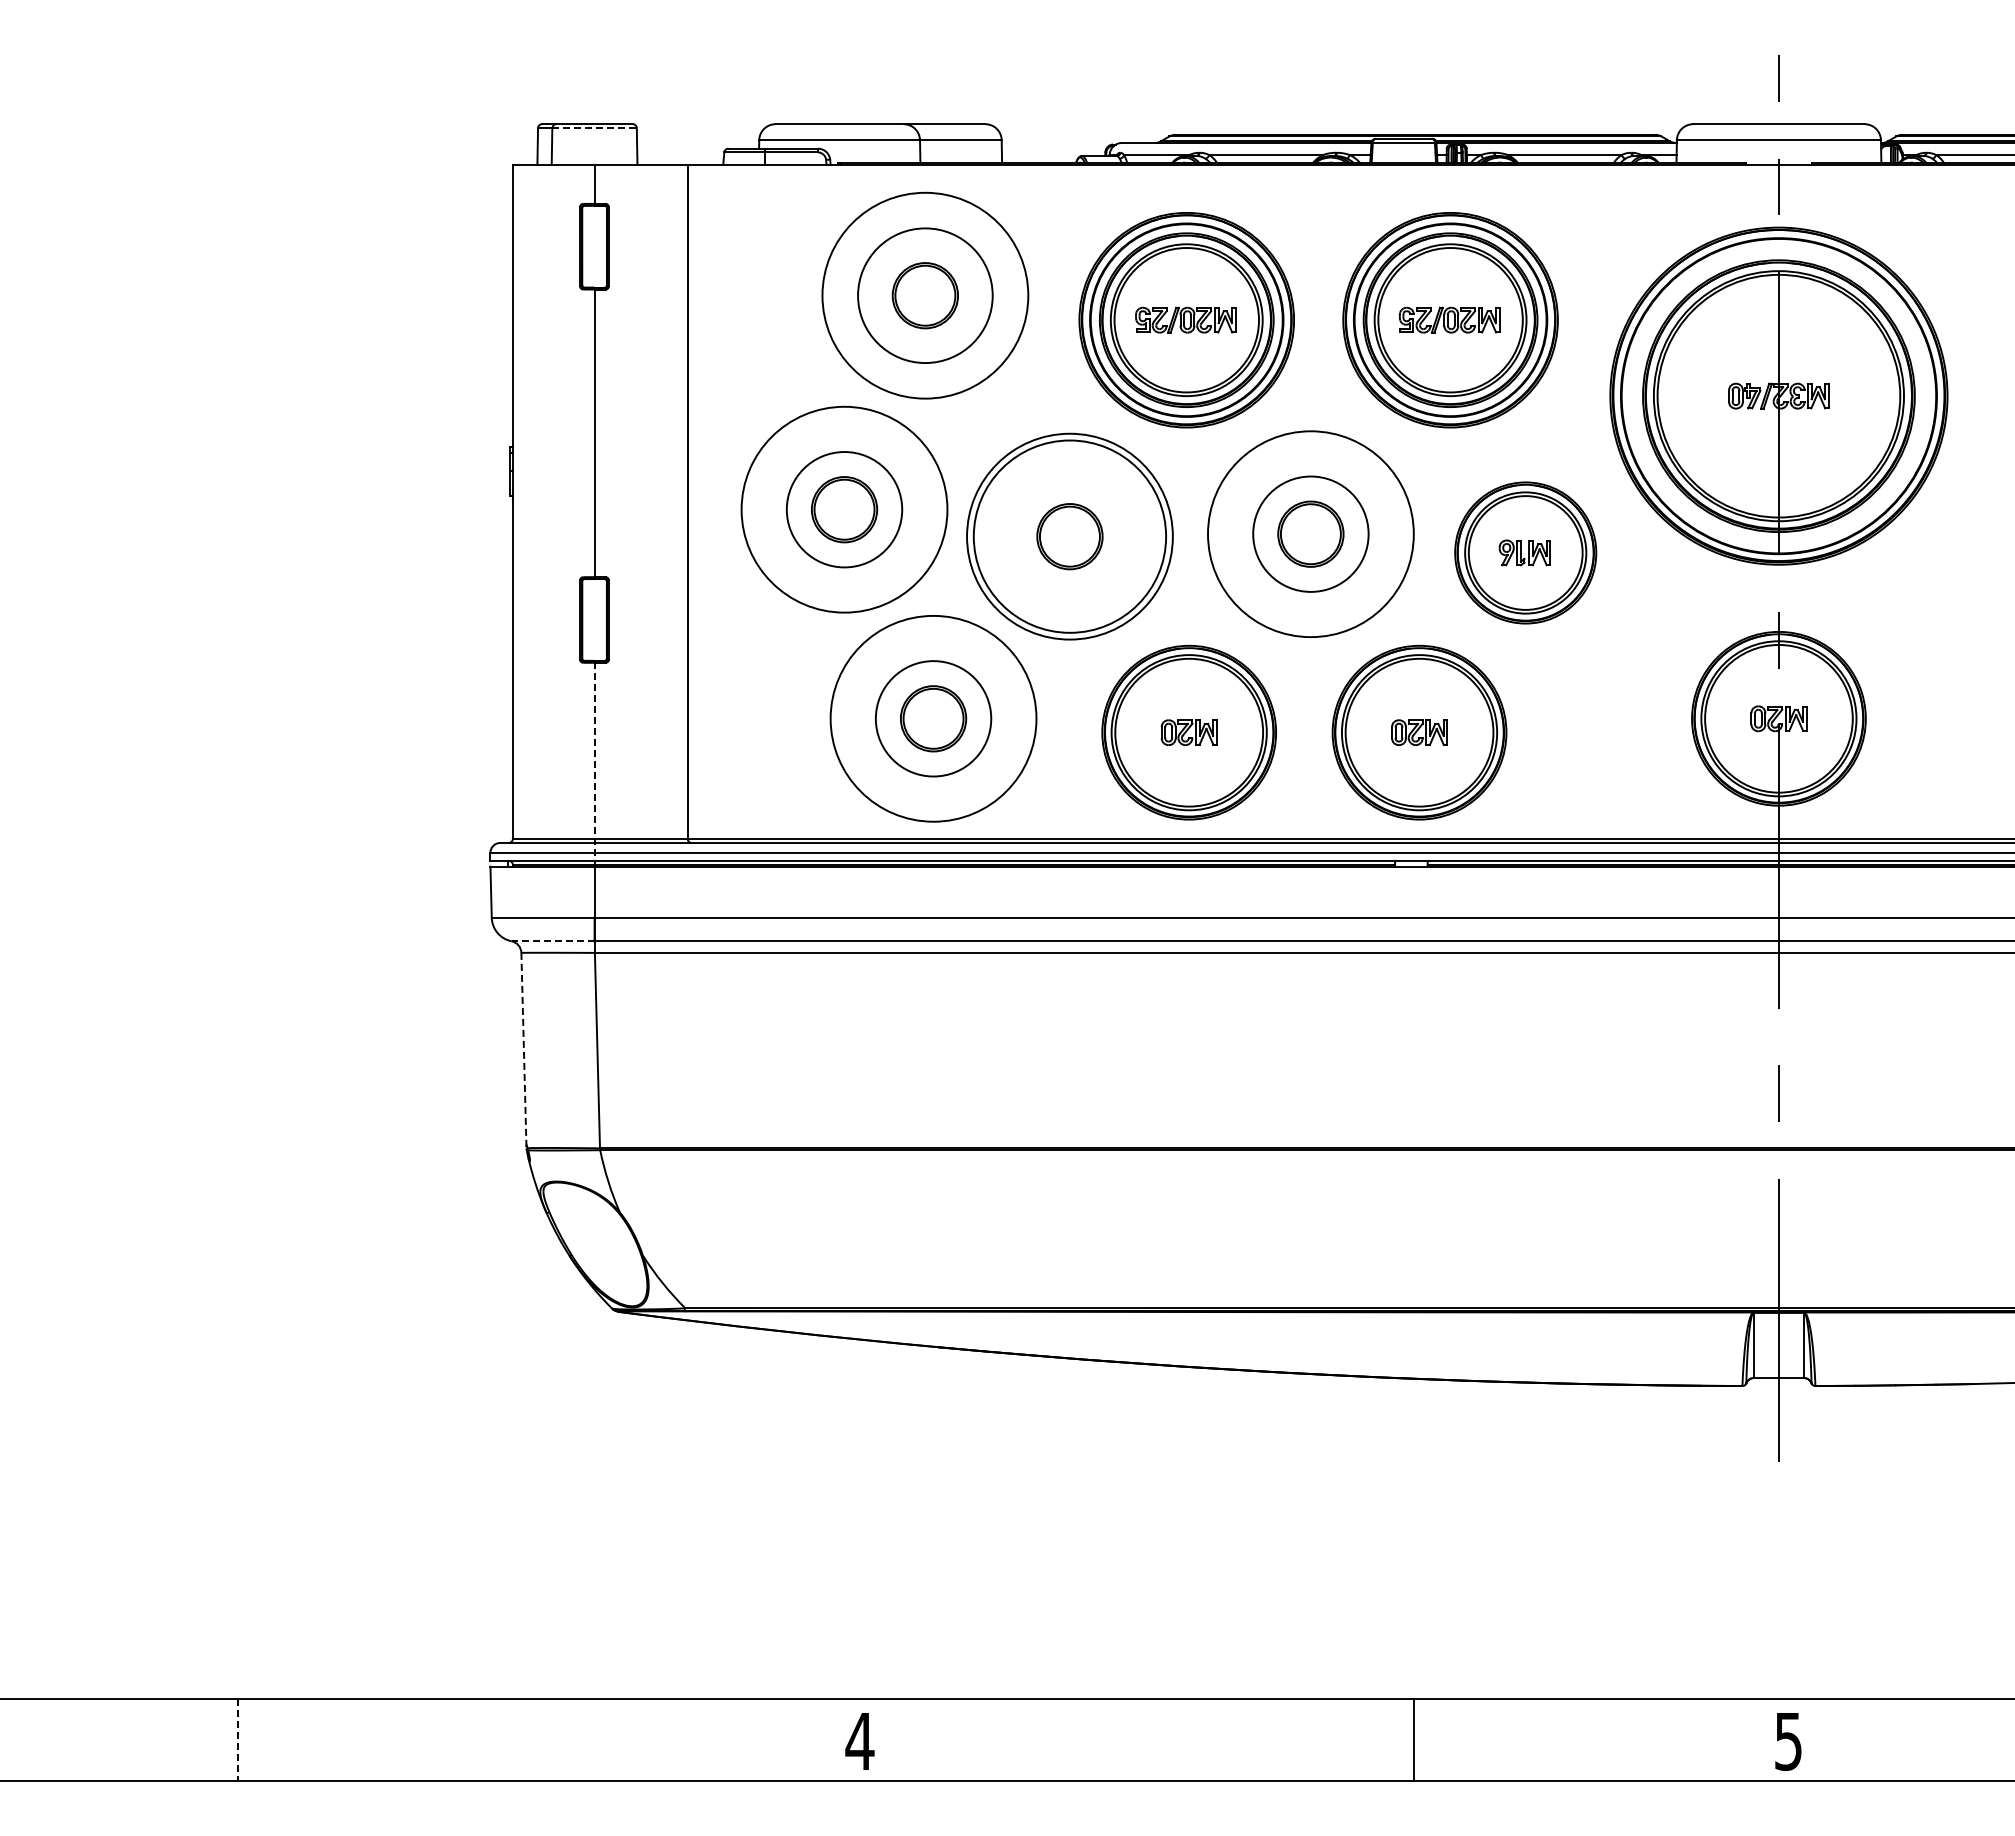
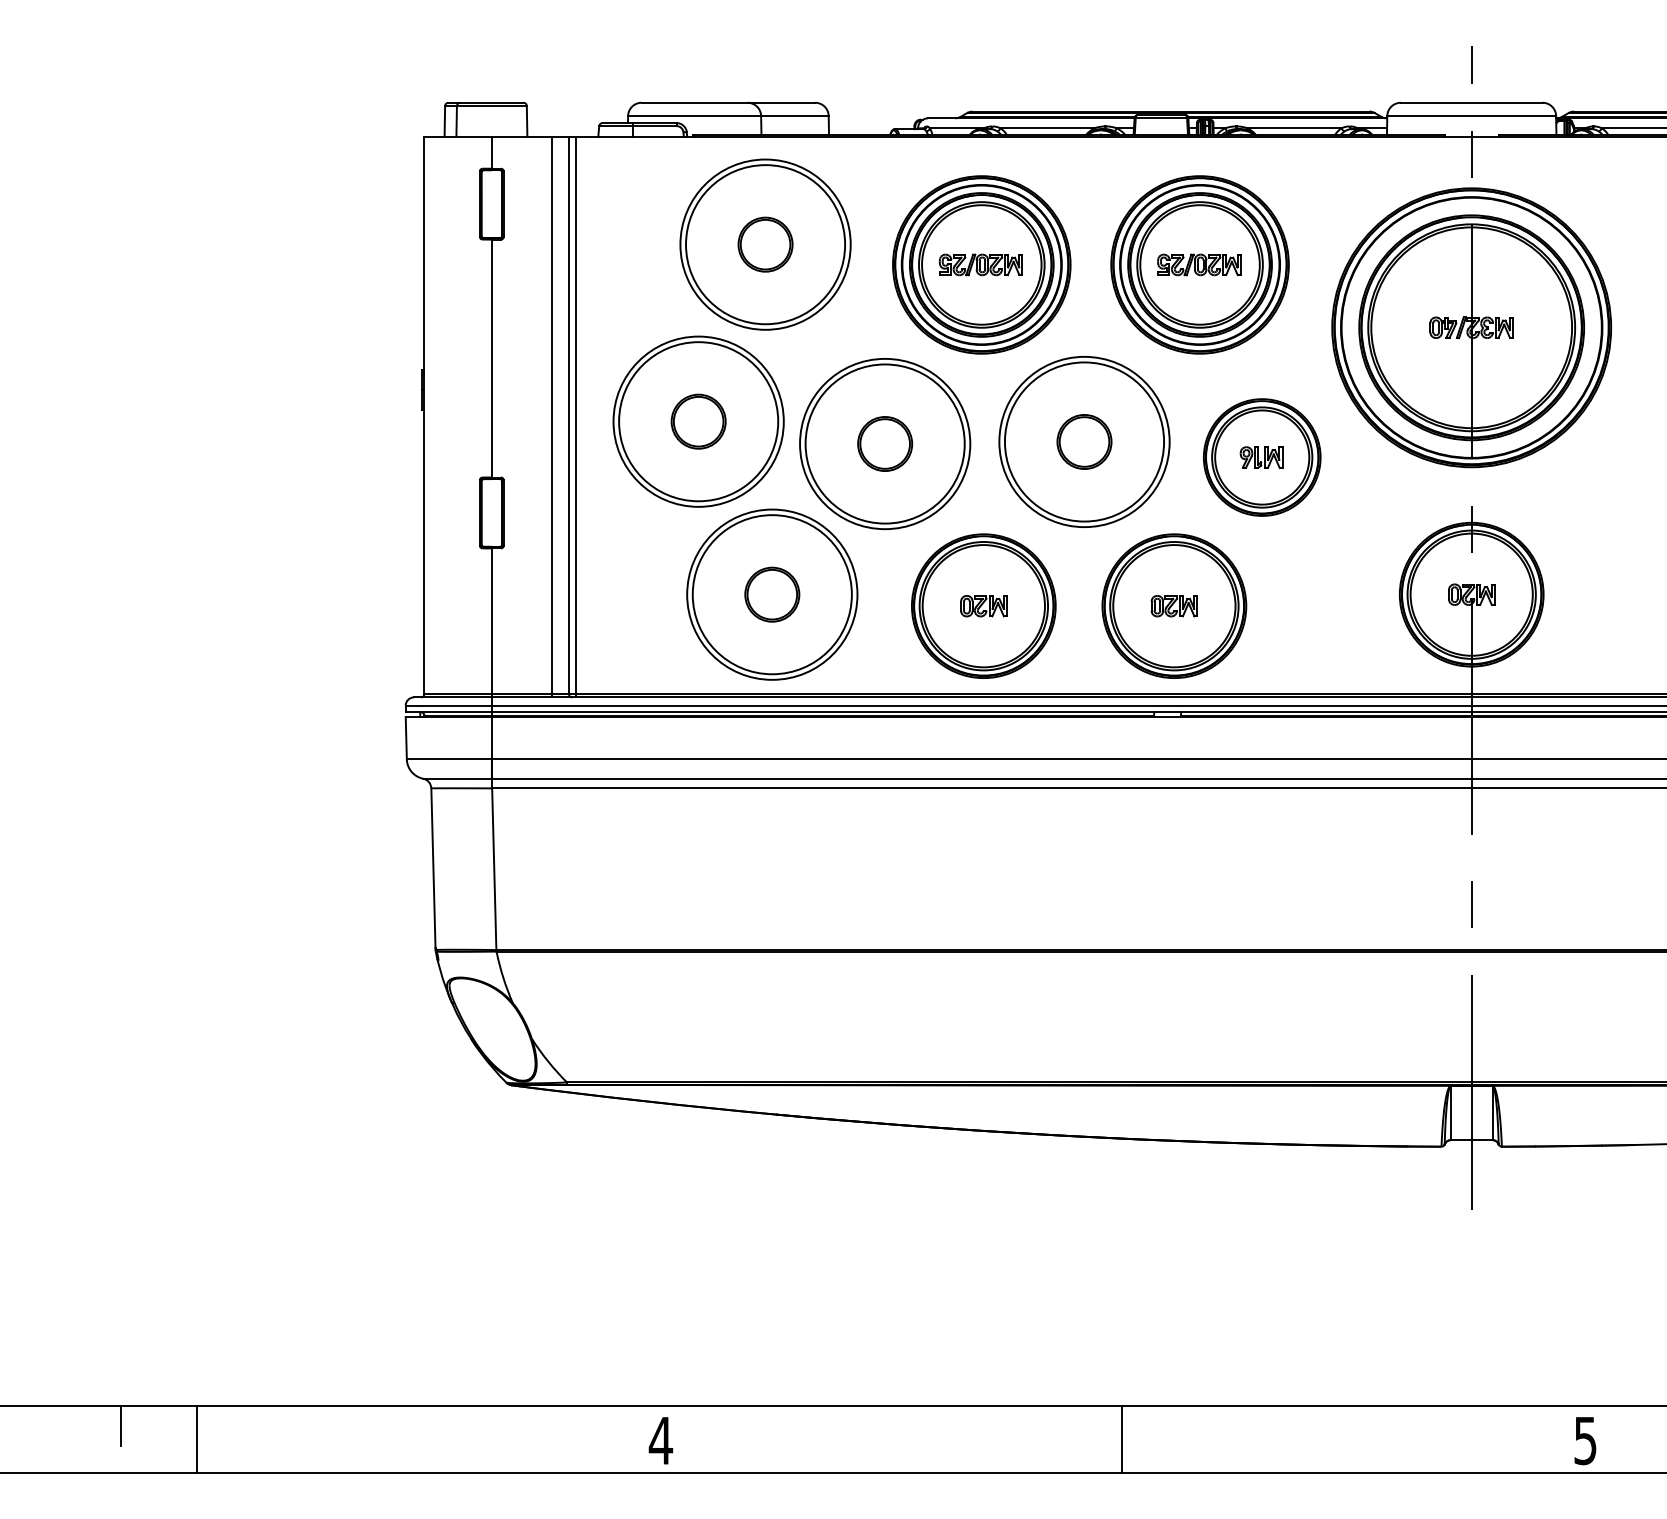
line: (595, 128) -> (492, 106), dashed -> solid
circle: (925, 295) -> (765, 244), size x1.43
line: (667, 503) -> (552, 416), added
line: (695, 503) -> (575, 416), added
circle: (844, 509) -> (698, 421), size x1.67
circle: (1310, 534) -> (1084, 442), size x1.67
circle: (933, 718) -> (772, 594), size x1.67
line: (594, 763) -> (491, 631), dashed -> solid
line: (553, 941) -> (457, 778), dashed -> solid
line: (523, 1050) -> (433, 869), dashed -> solid
line: (145, 1723) -> (120, 1425), added
line: (1413, 1739) -> (1121, 1439), moved
line: (238, 1740) -> (197, 1439), dashed -> solid
text: (859, 1741) -> (660, 1440), moved
text: (1788, 1742) -> (1585, 1441), moved

